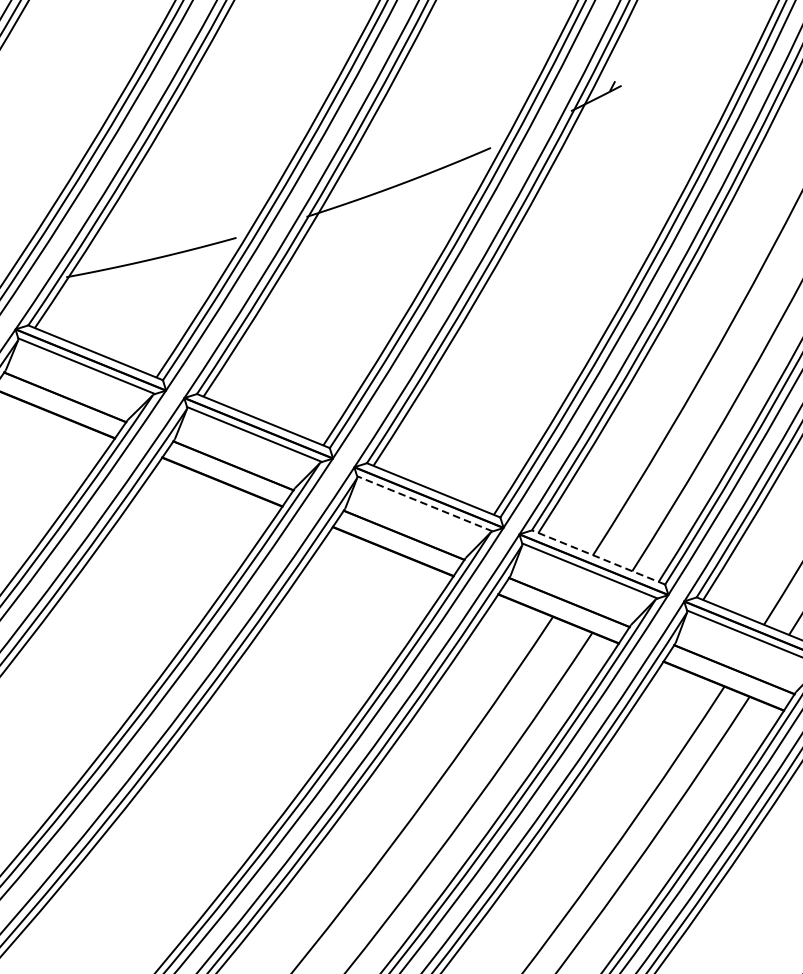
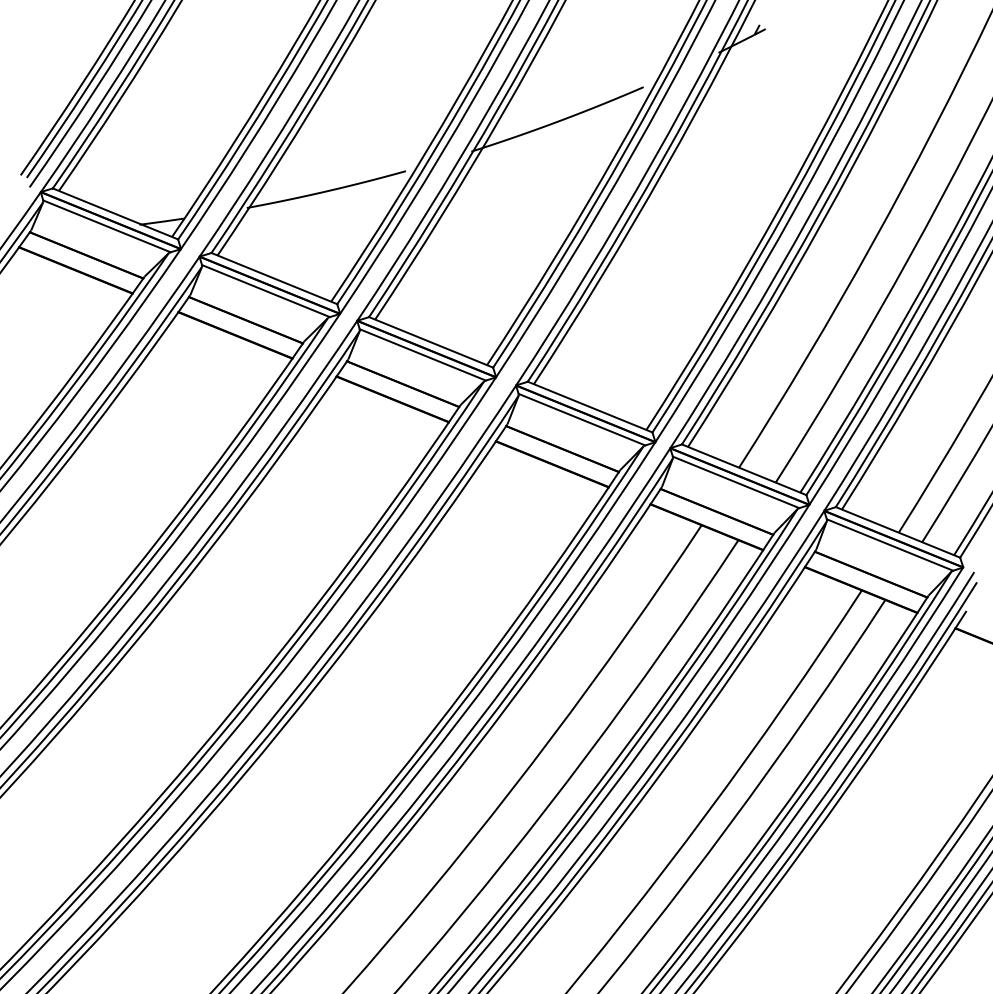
line: (424, 503) -> (581, 419), dashed -> solid
line: (597, 557) -> (743, 469), dashed -> solid

